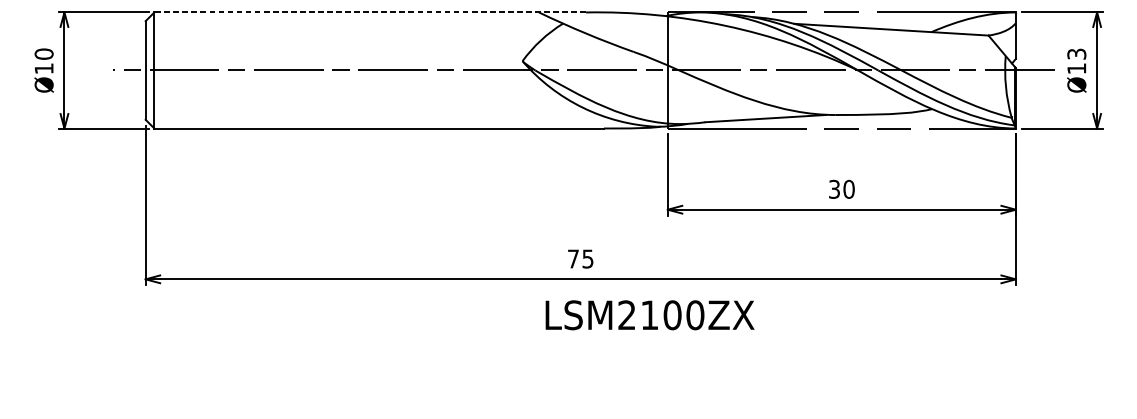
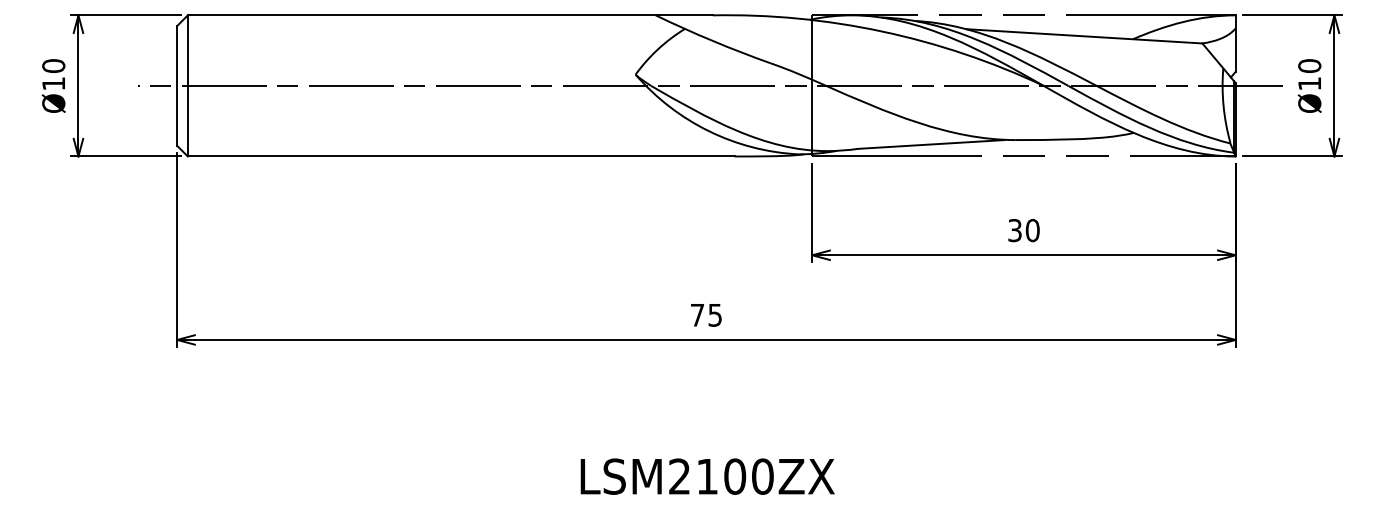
line: (370, 12) -> (450, 15), dashed -> solid
text: (1076, 54) -> (1309, 66), Ø13 -> Ø10
text: (649, 315) -> (707, 476), moved

